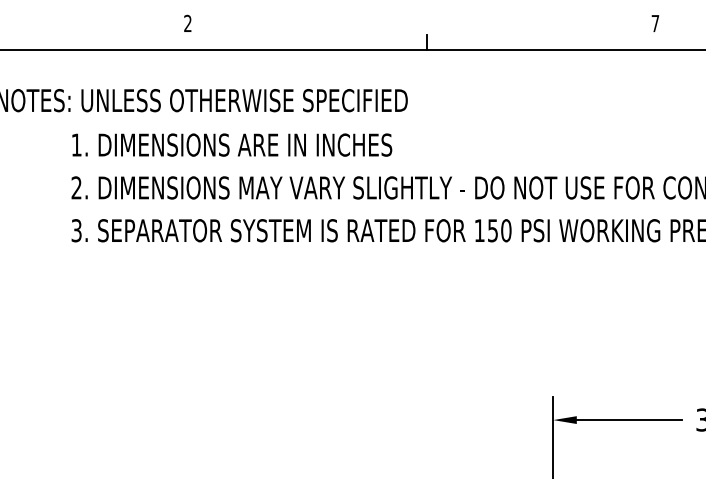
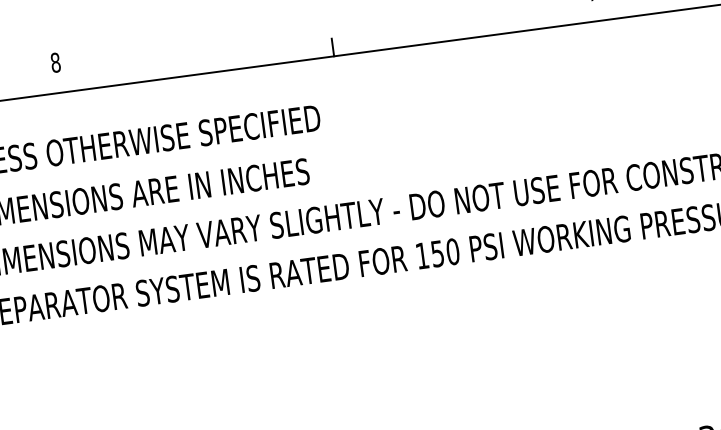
text: (187, 23) -> (55, 62), 2 -> 8

